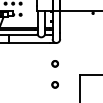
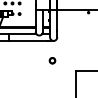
part: (55, 84) -> (52, 80), removed

